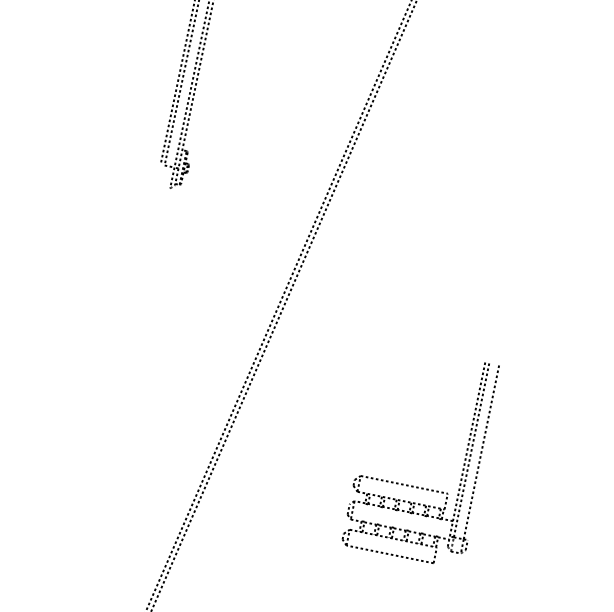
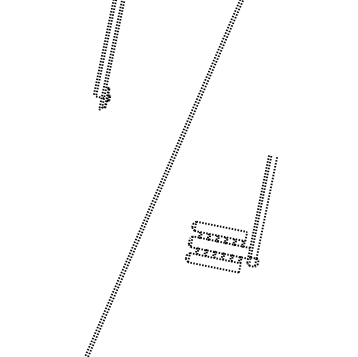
part: (412, 484) -> (226, 226), moved

